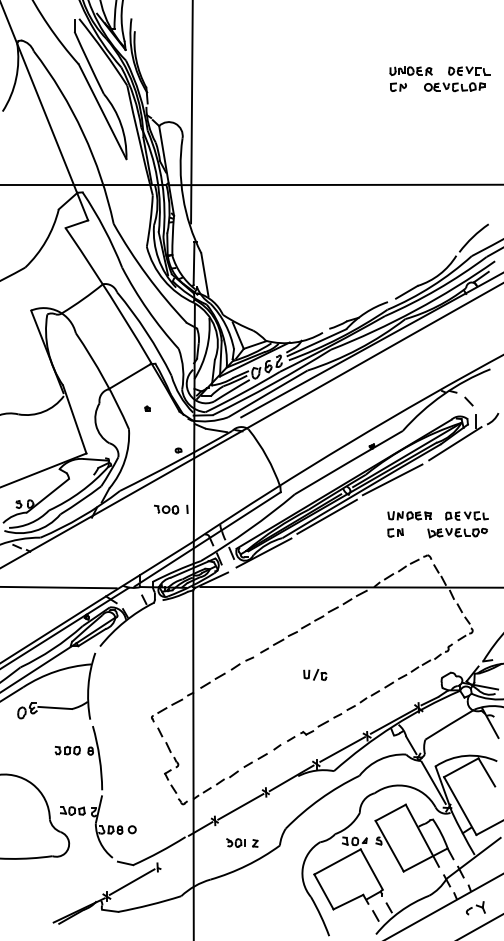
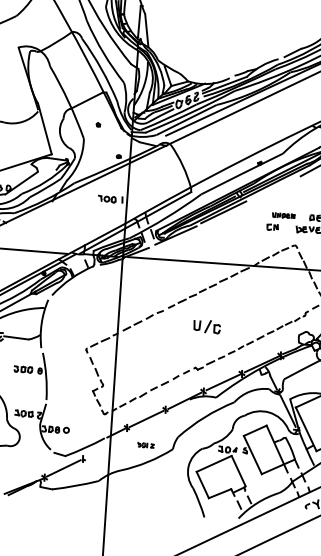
line: (392, 479) -> (273, 188), removed
part: (409, 515) -> (283, 215), size x0.7
part: (315, 674) -> (207, 326), size x1.6
part: (242, 842) -> (145, 445), size x0.7

